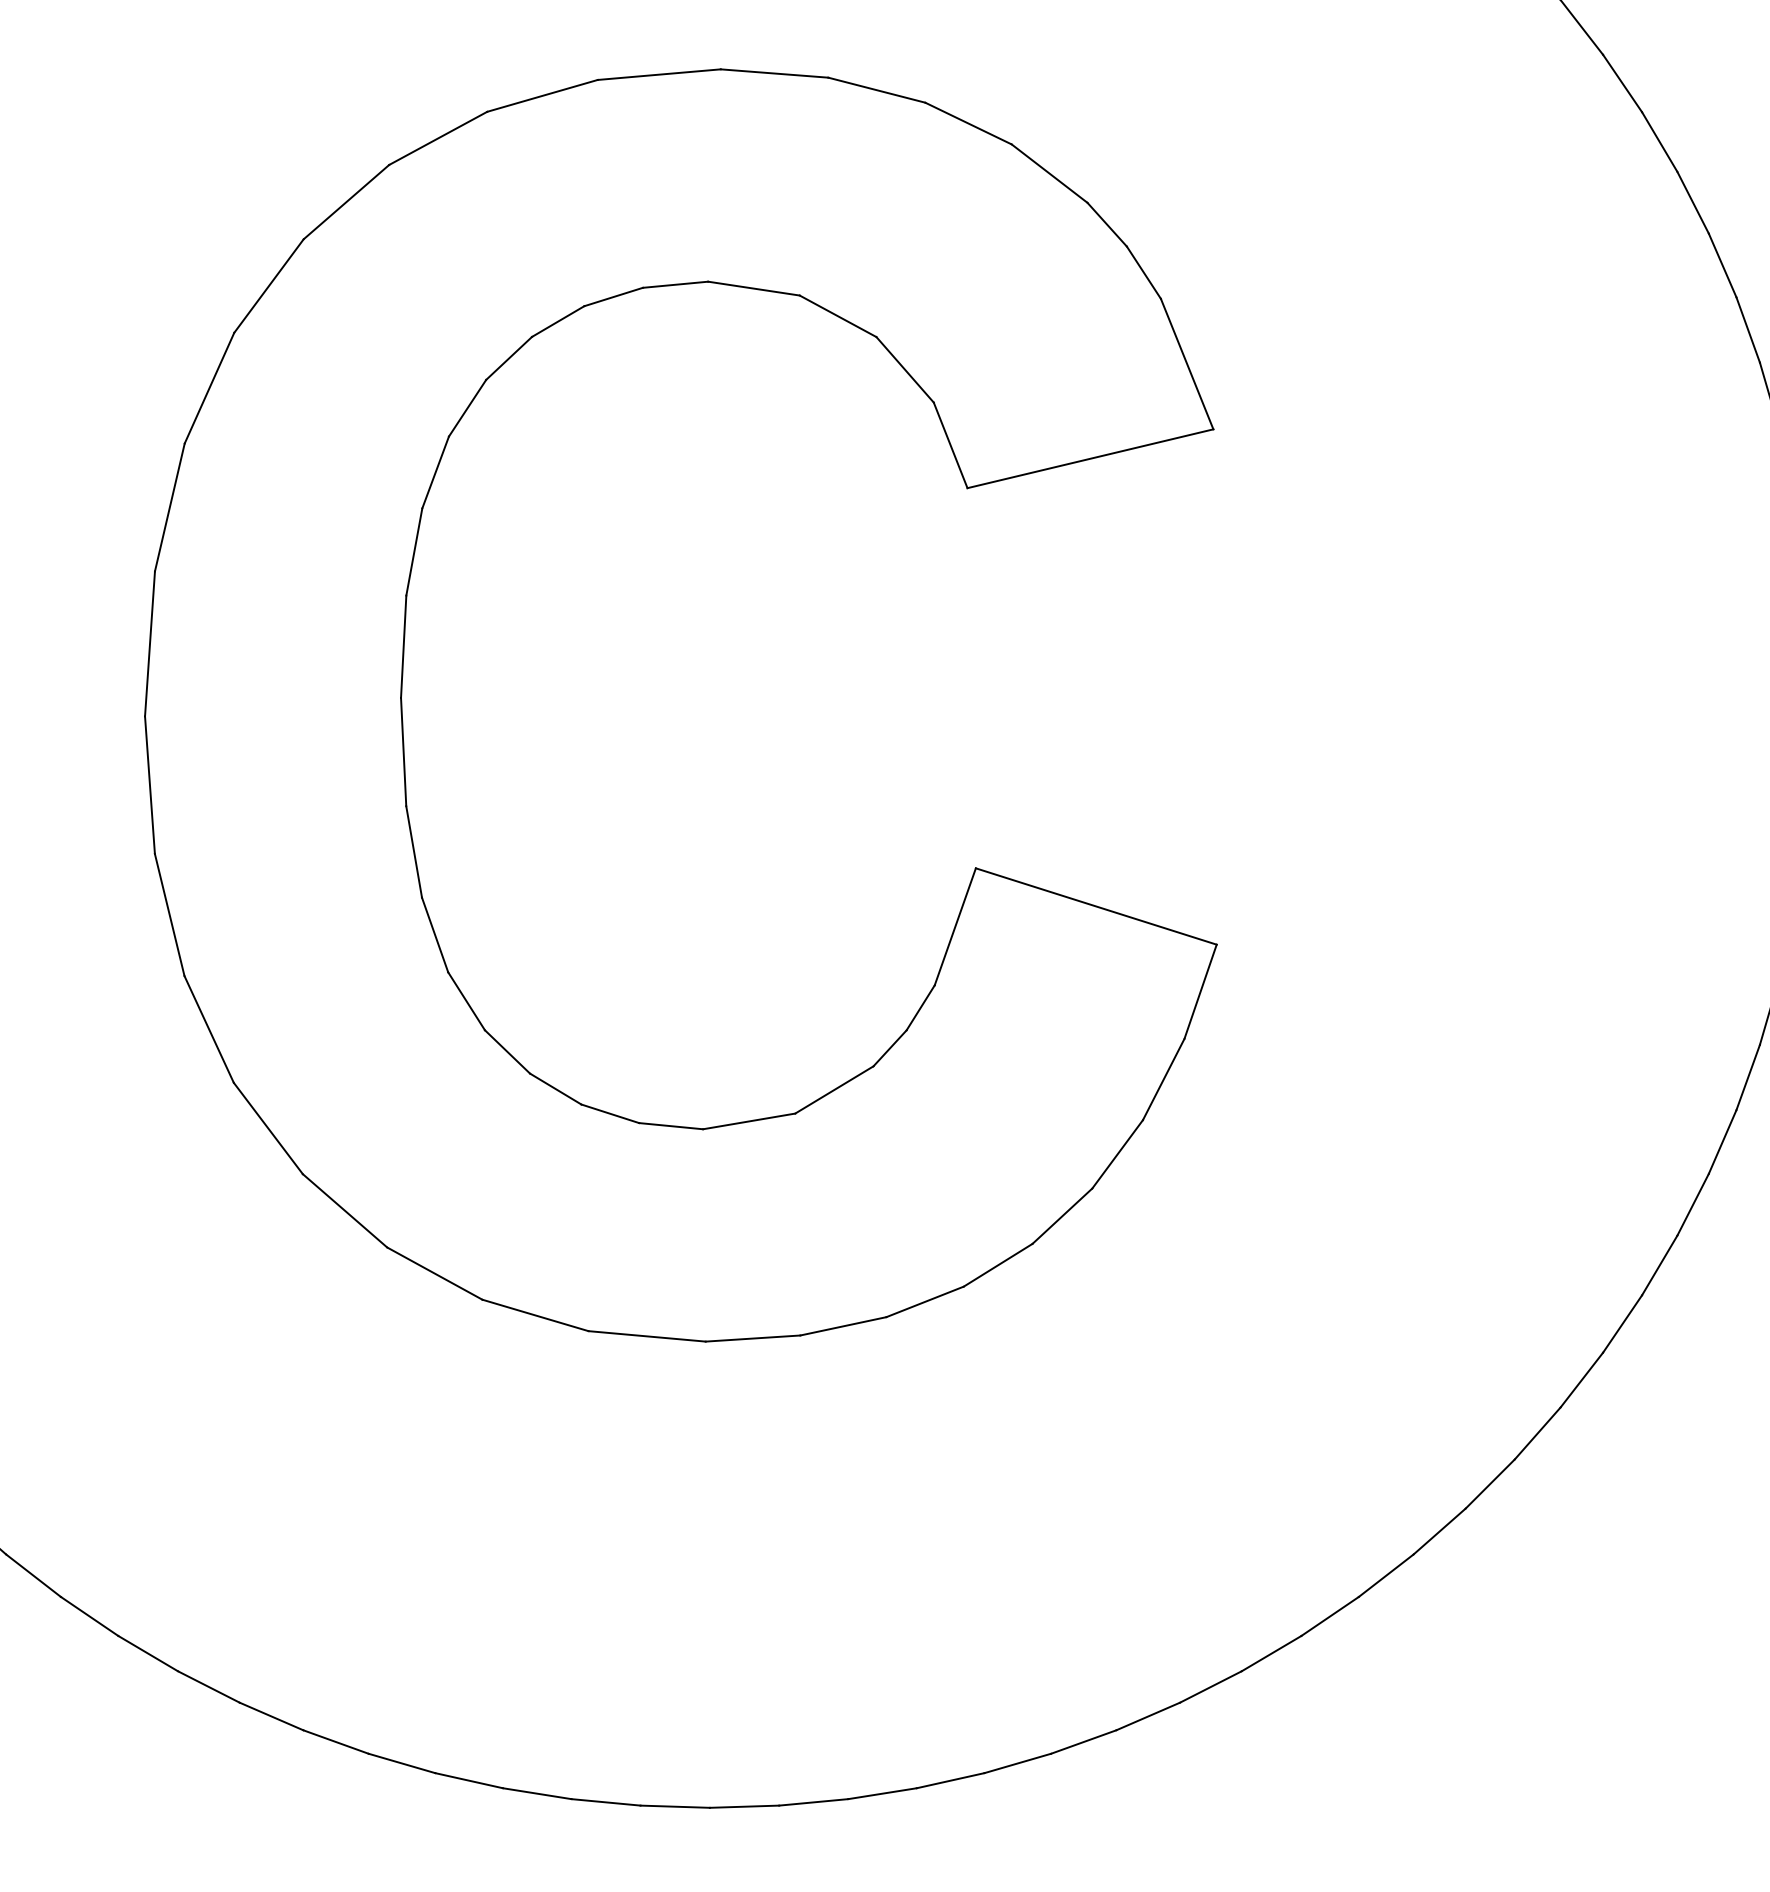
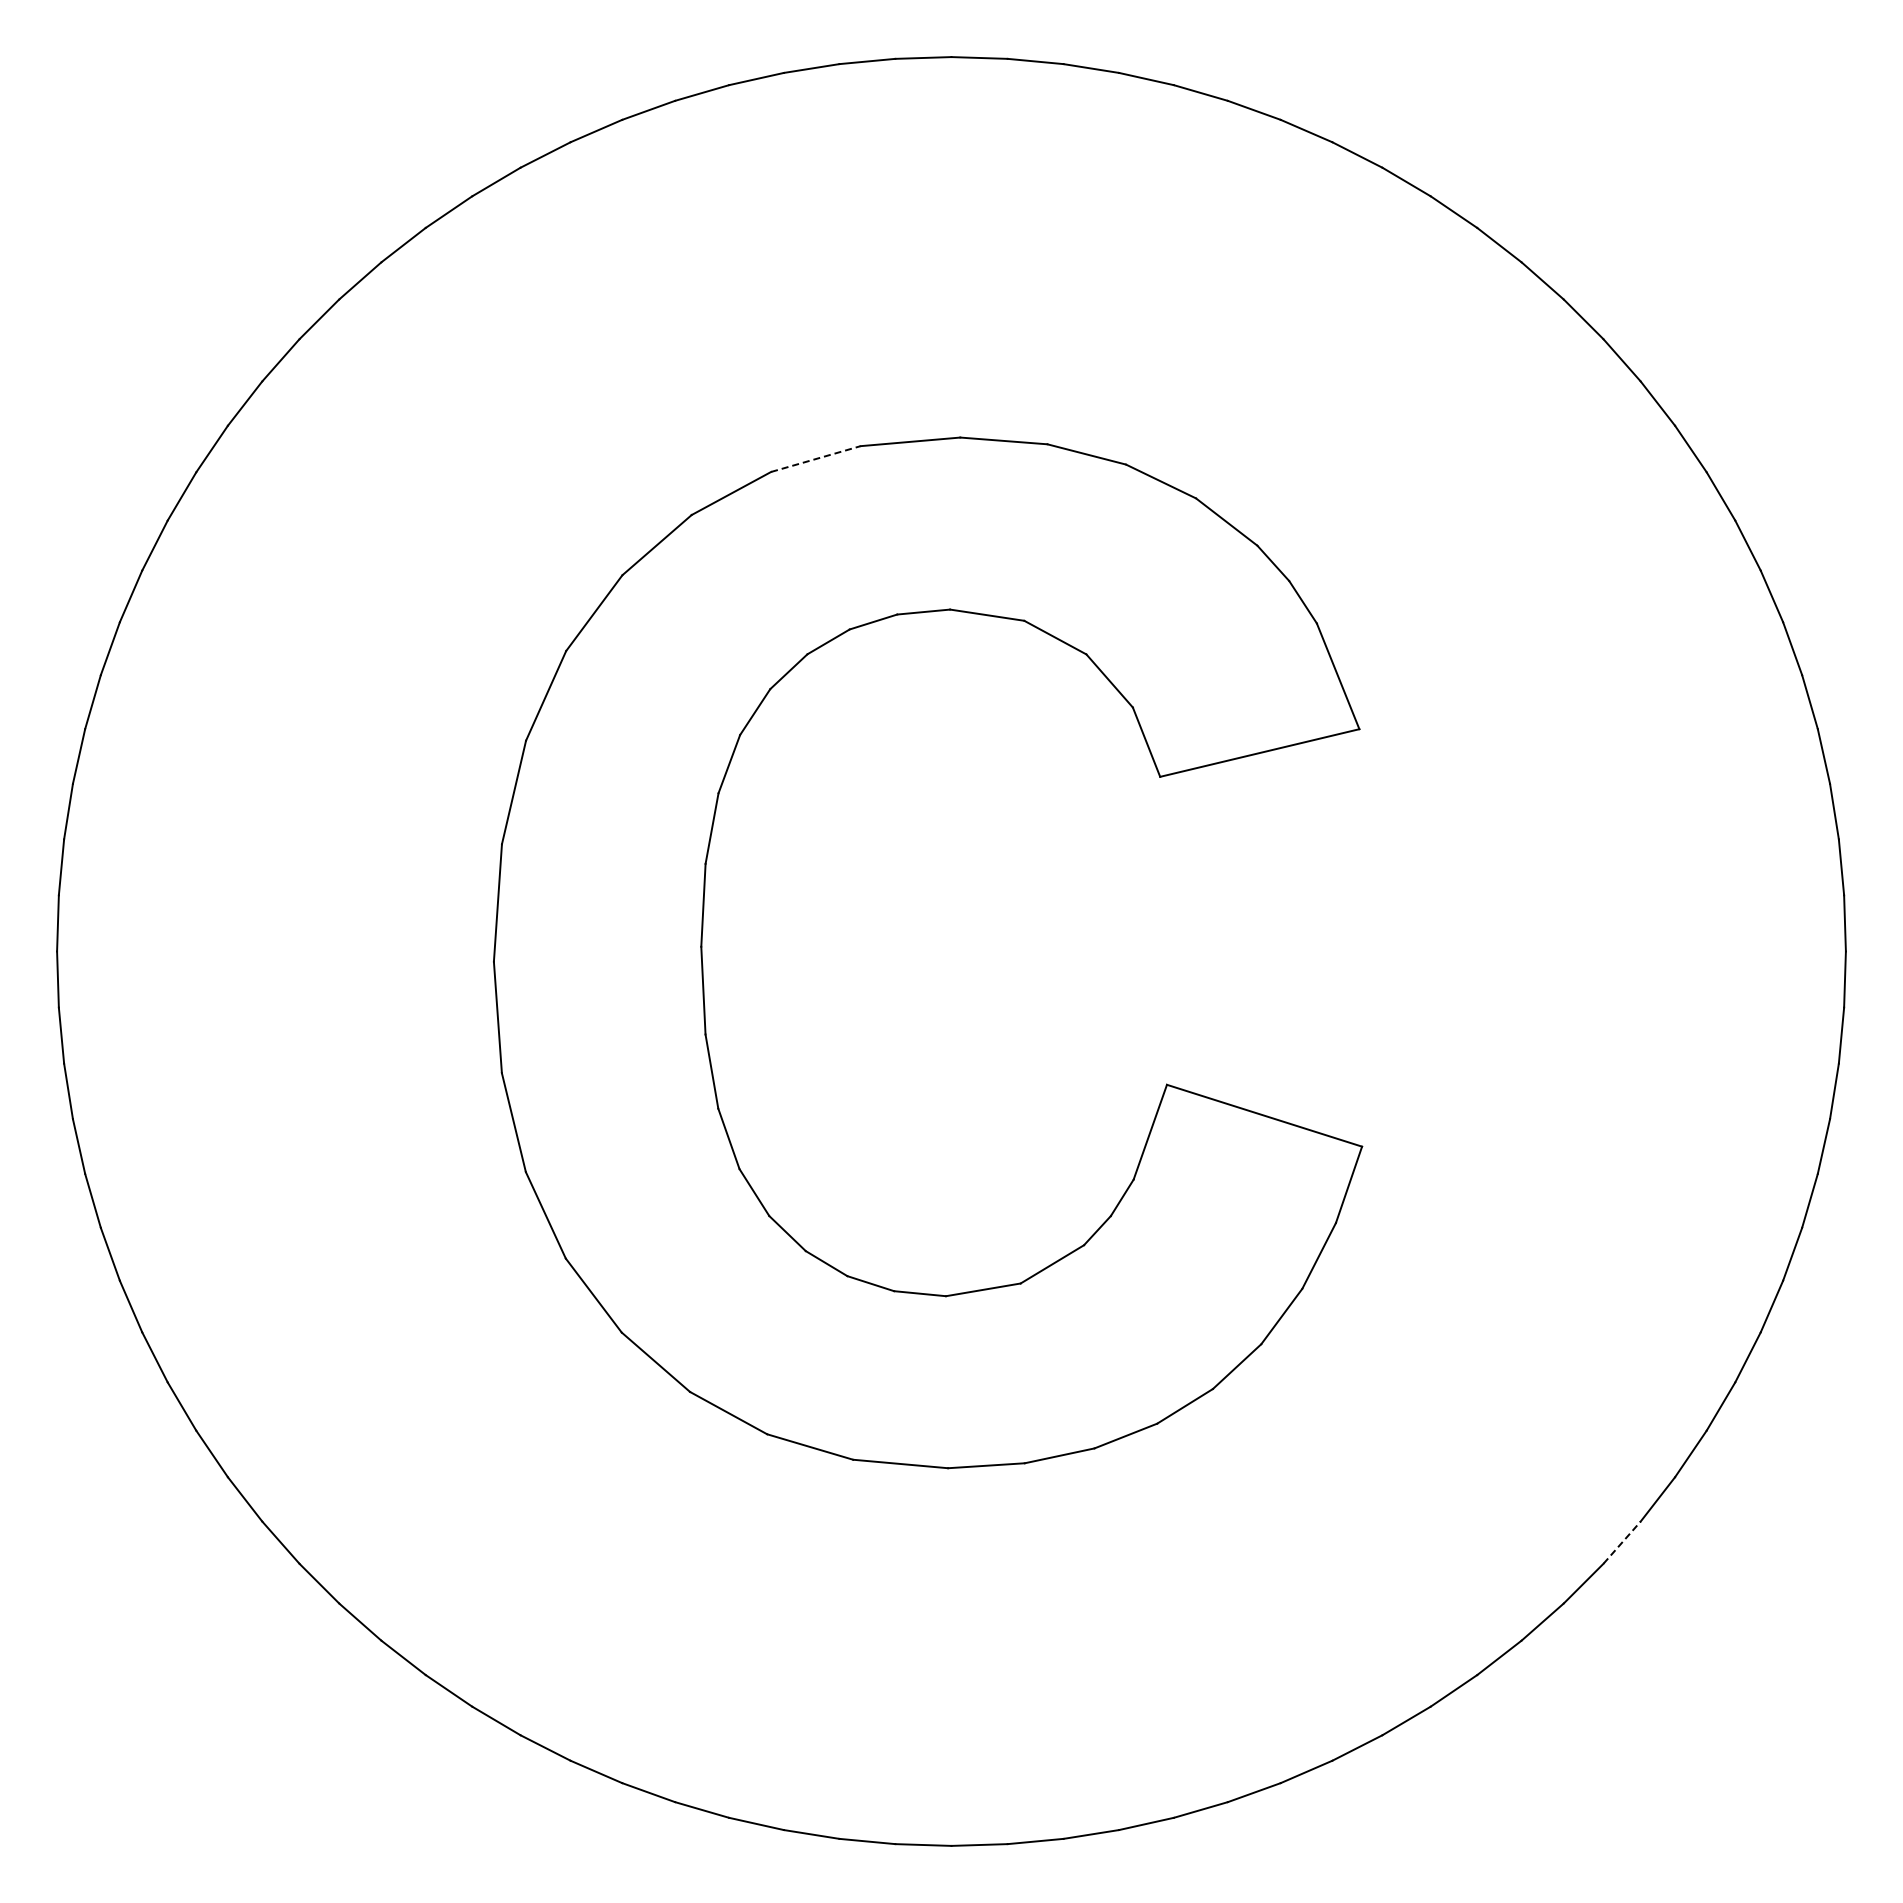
line: (542, 96) -> (815, 459), solid -> dashed
line: (1538, 1433) -> (1622, 1542), solid -> dashed

